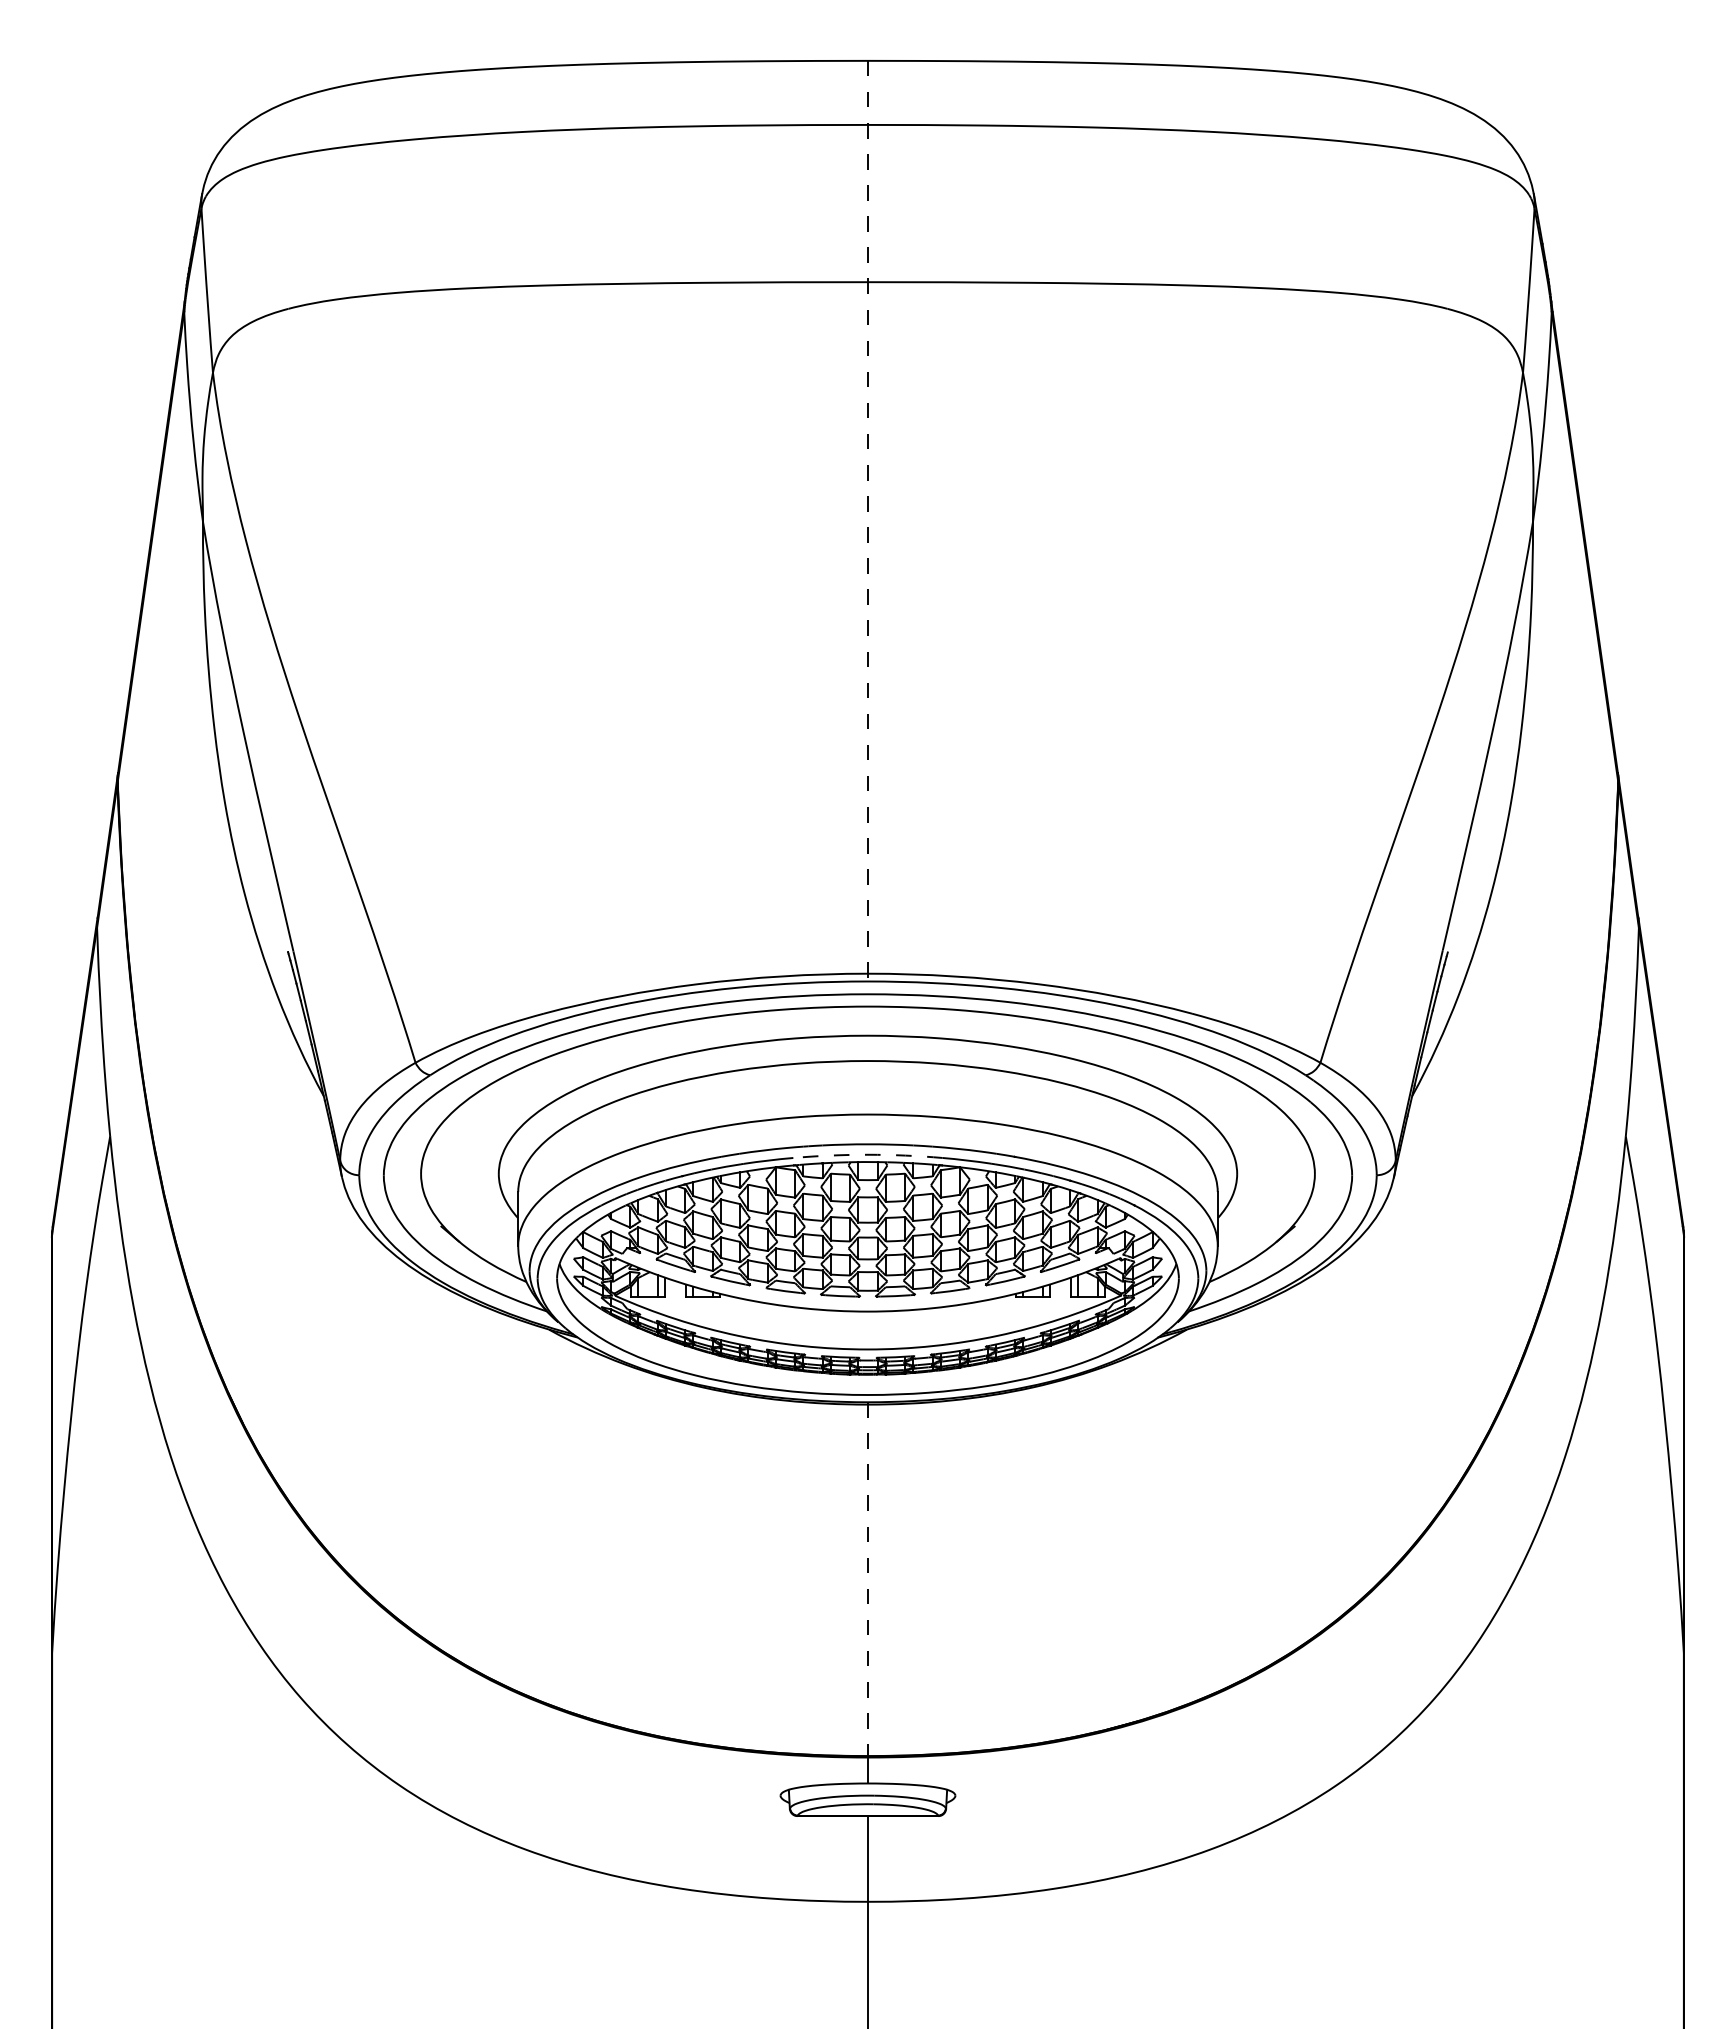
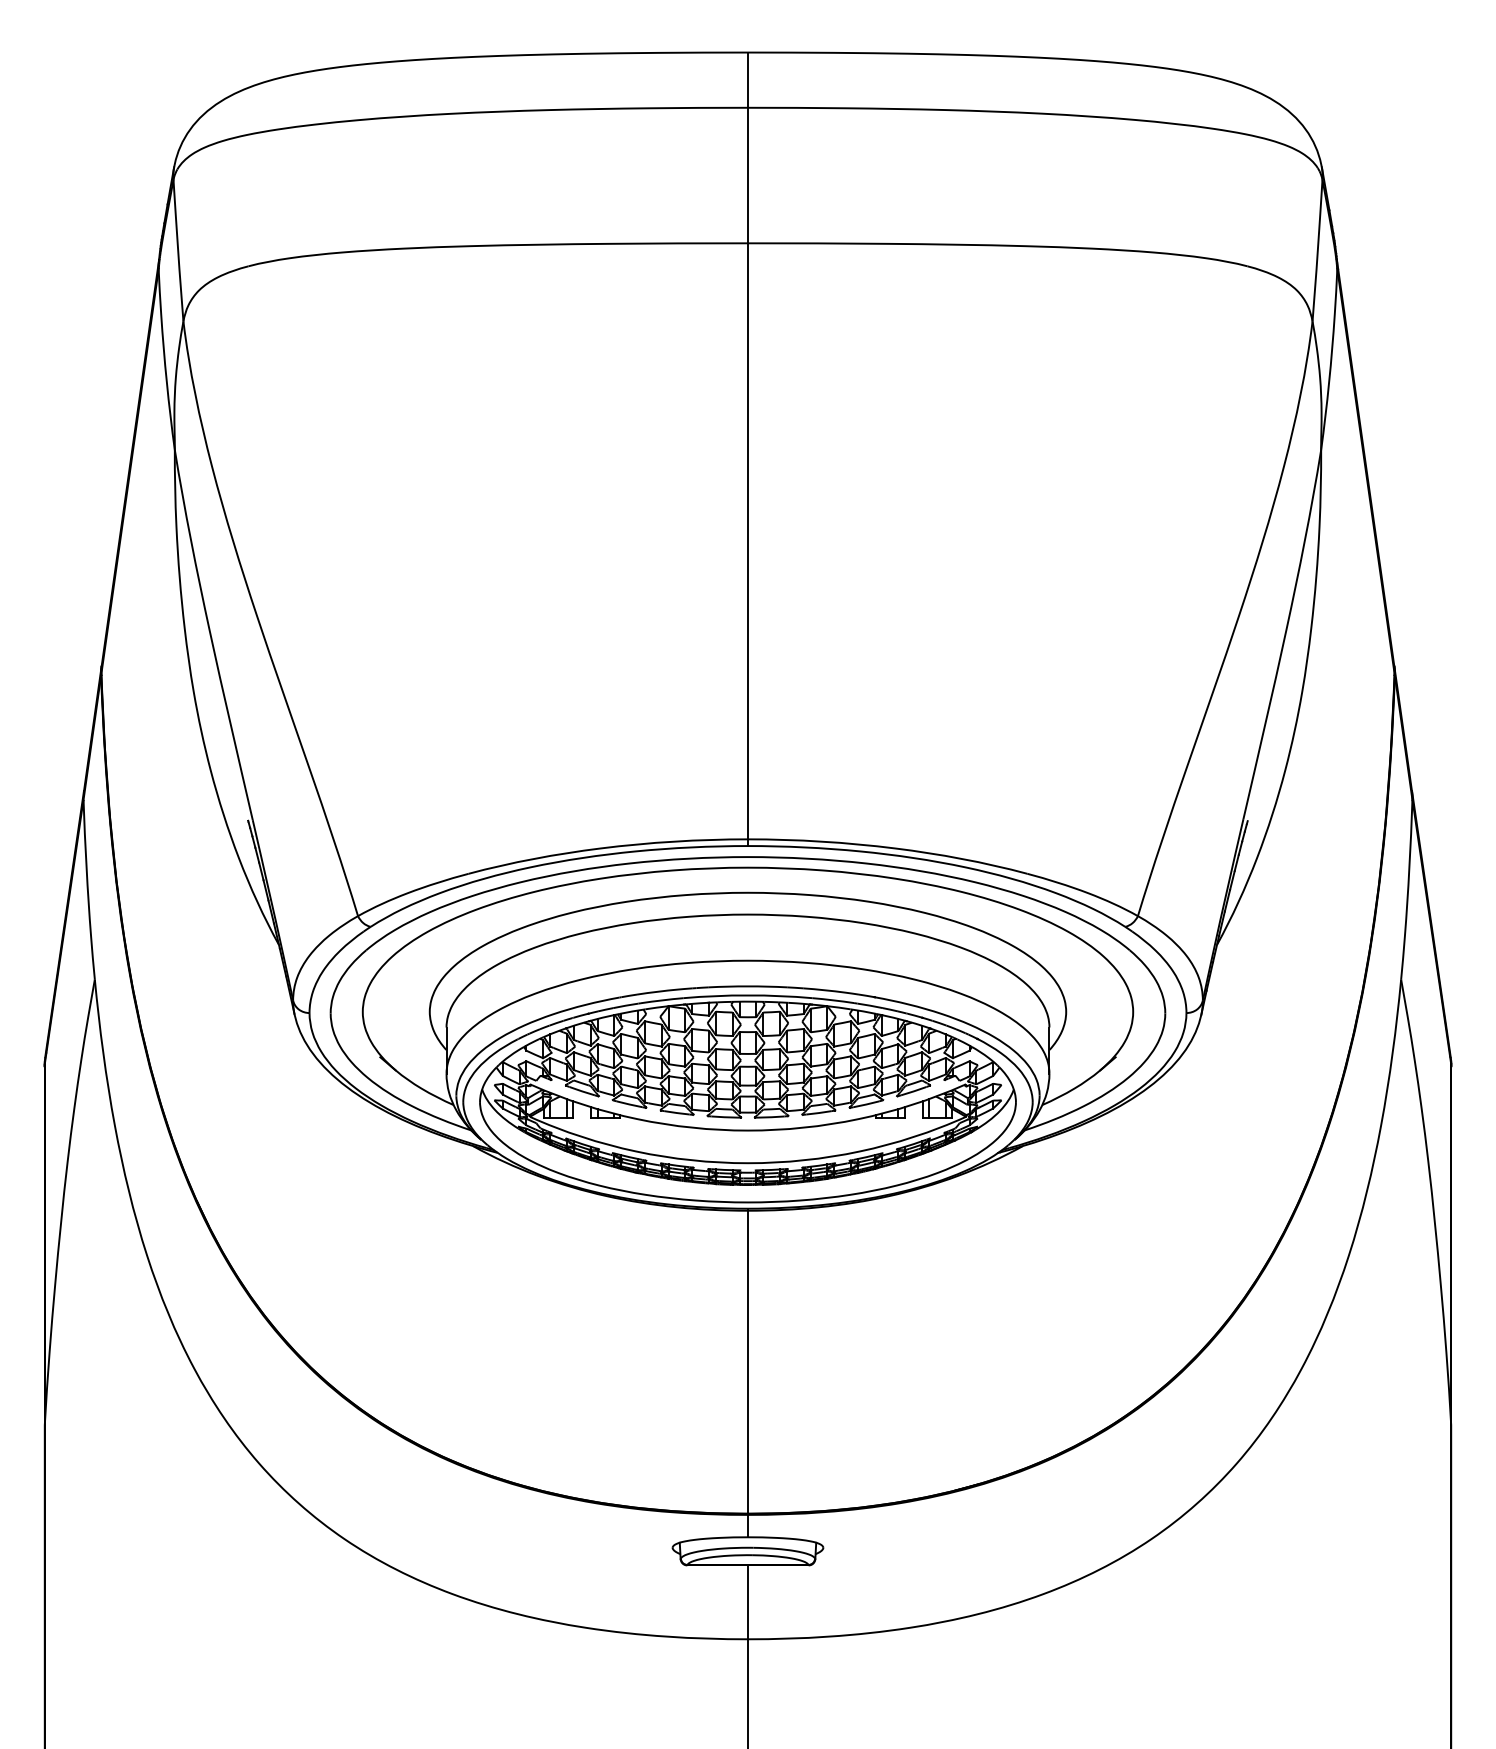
line: (867, 521) -> (747, 449), dashed -> solid
arc: (867, 1154) -> (747, 995), dashed -> solid
line: (867, 1579) -> (747, 1361), dashed -> solid

